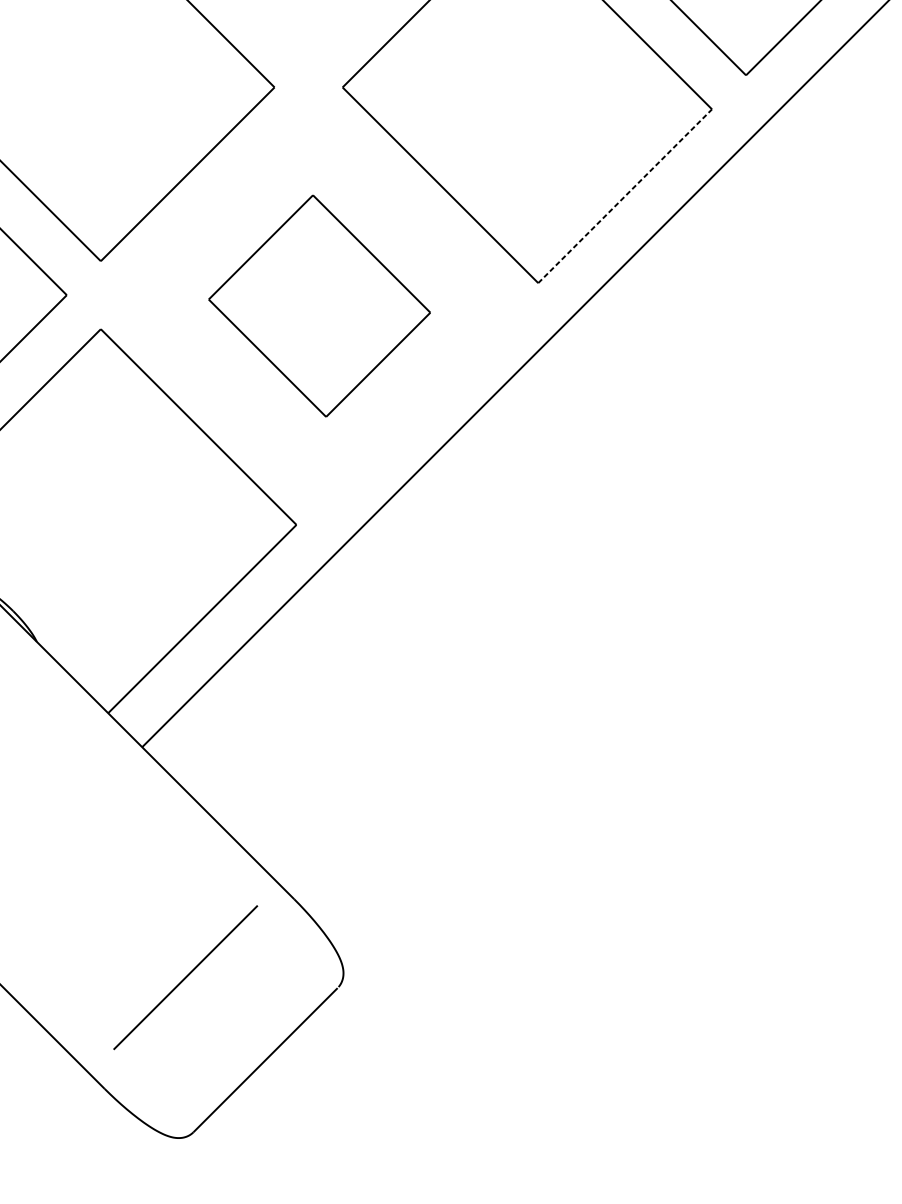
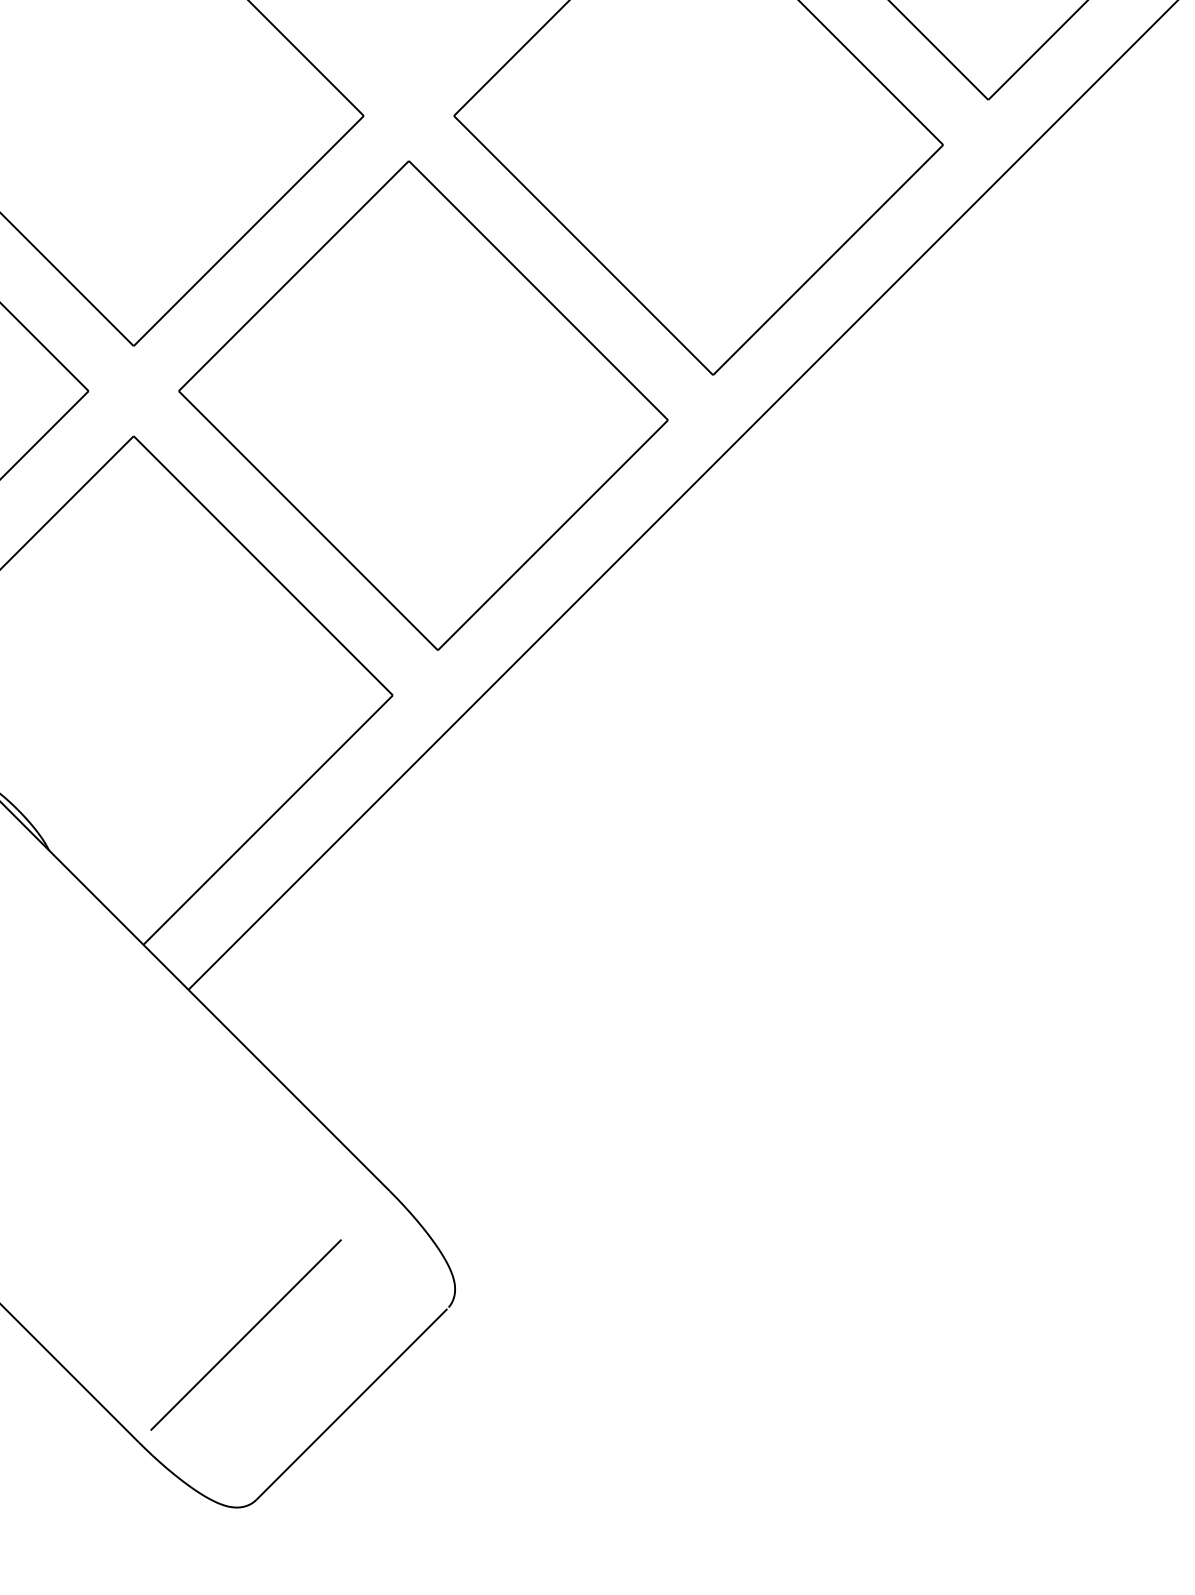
line: (625, 196) -> (828, 260), dashed -> solid
part: (319, 306) -> (423, 405), size x1.67
line: (185, 977) -> (245, 1334), moved

